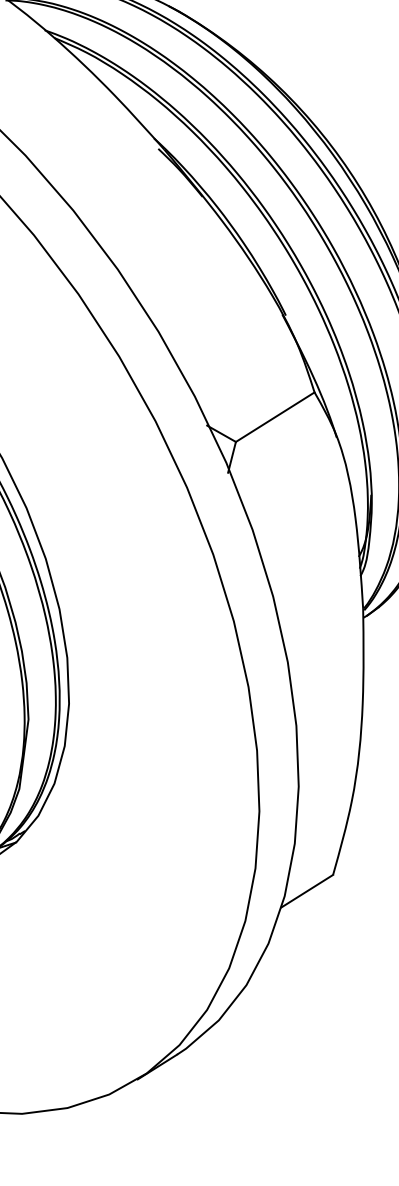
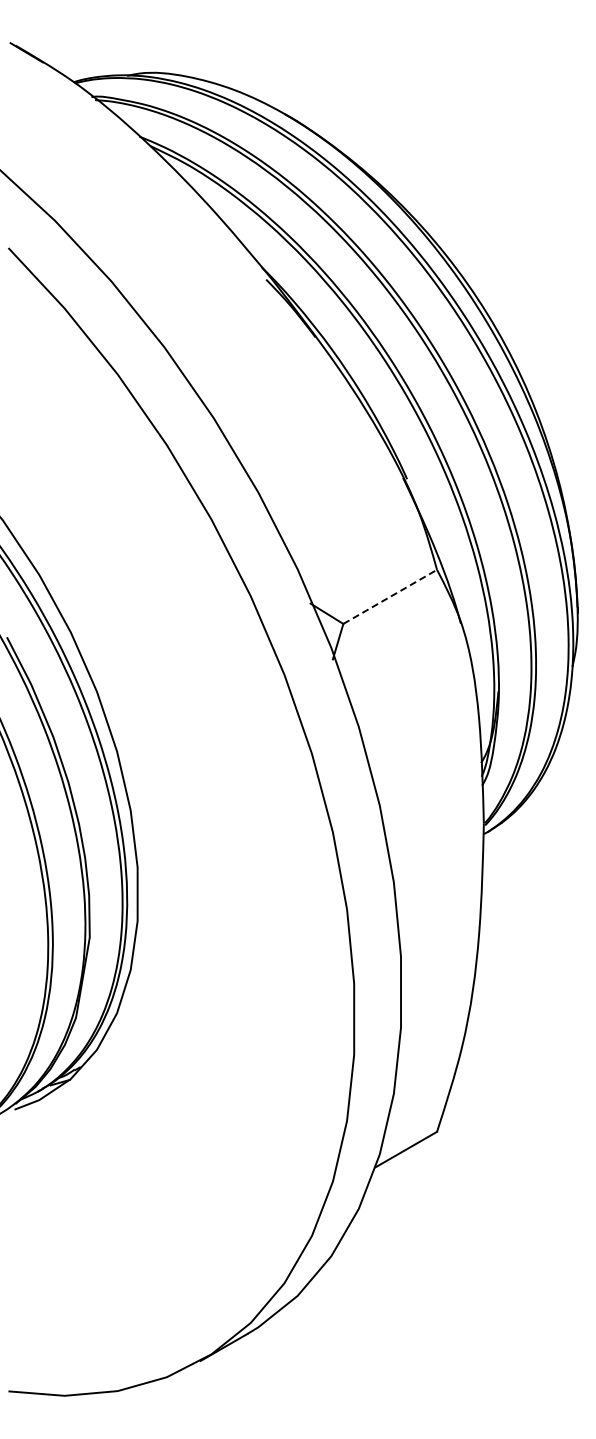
line: (275, 416) -> (390, 596), solid -> dashed

